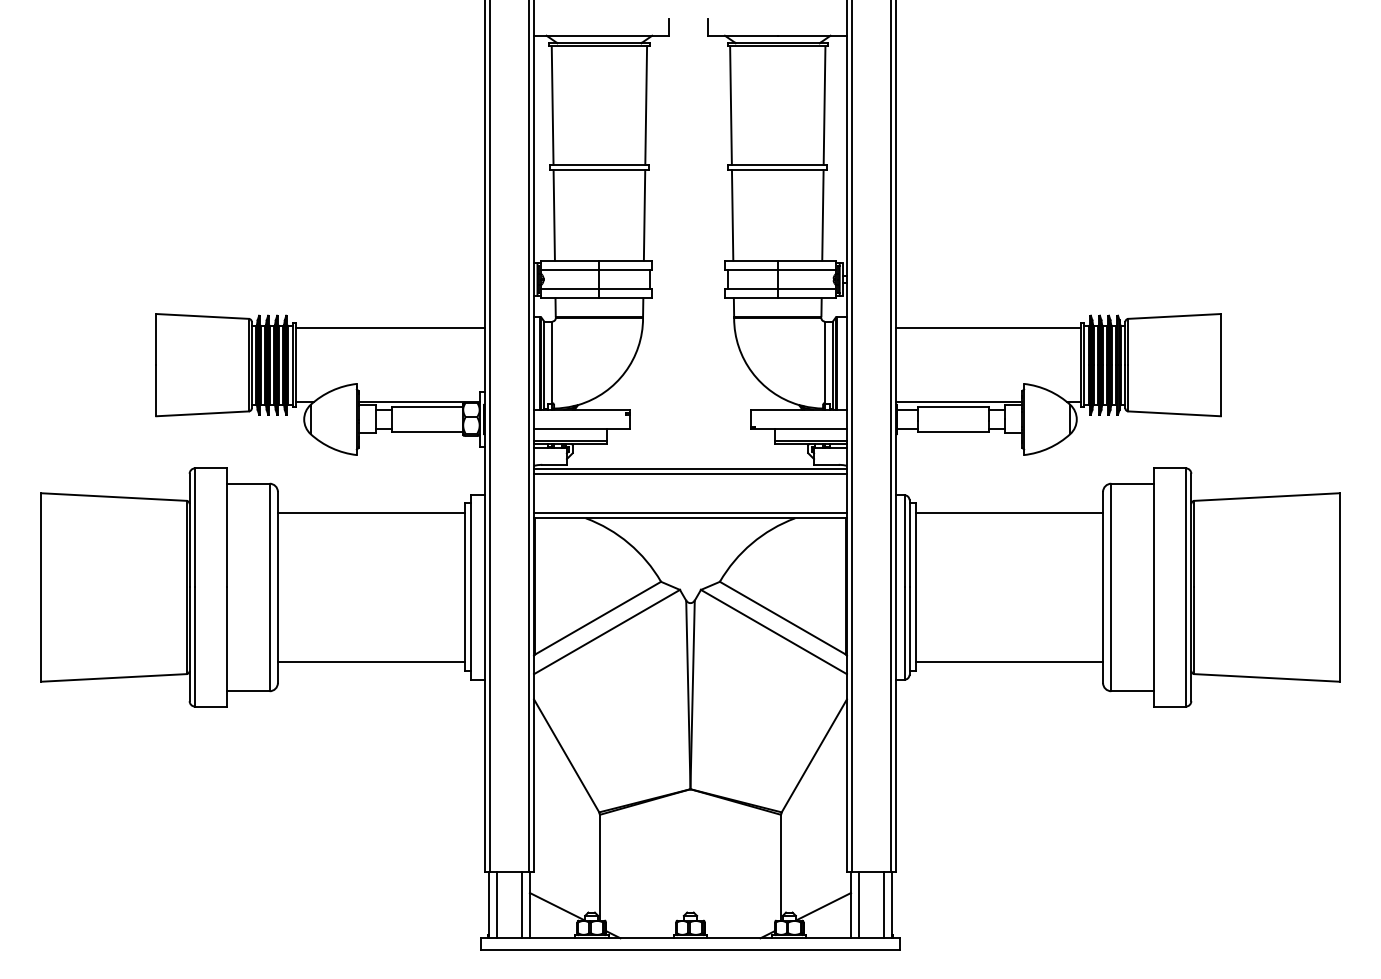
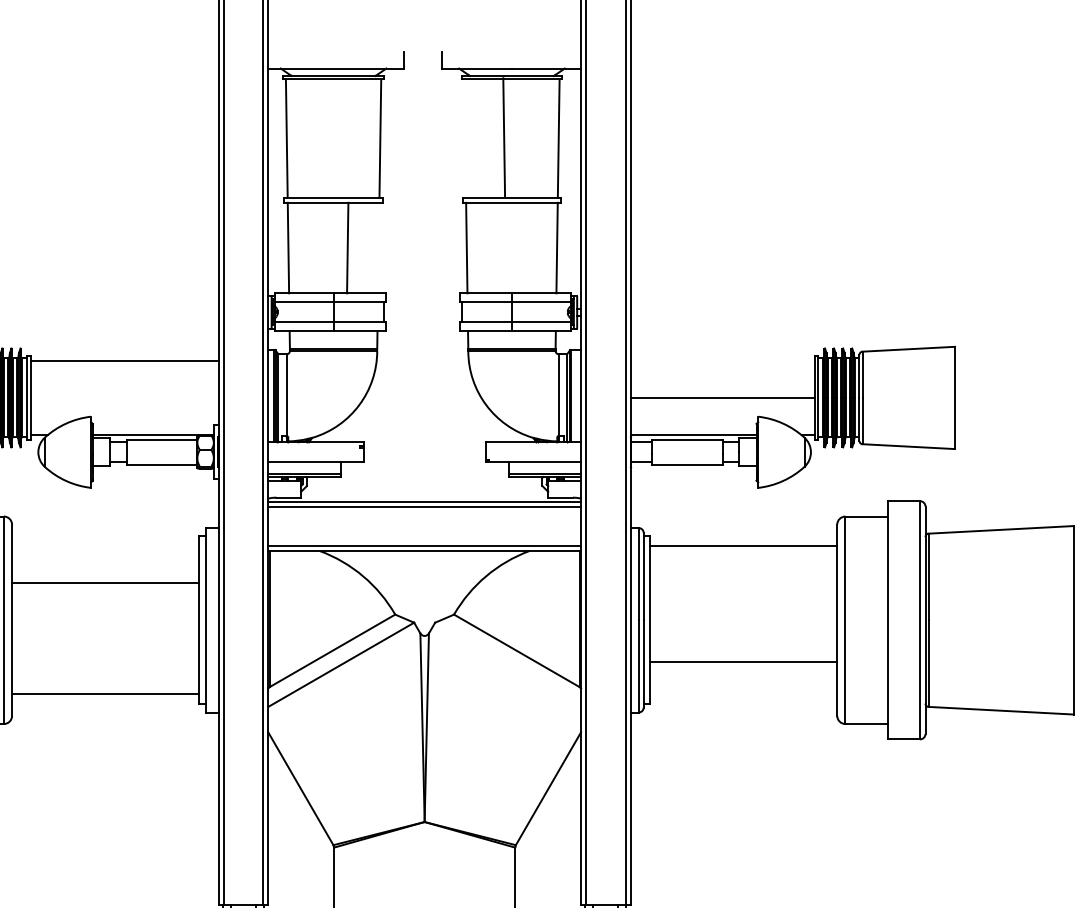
line: (730, 105) -> (503, 137), moved
line: (644, 214) -> (347, 247), moved
line: (988, 328) -> (722, 398), moved
line: (370, 513) -> (104, 583), moved
line: (773, 631) -> (507, 664), removed
line: (1009, 661) -> (743, 662), moved

